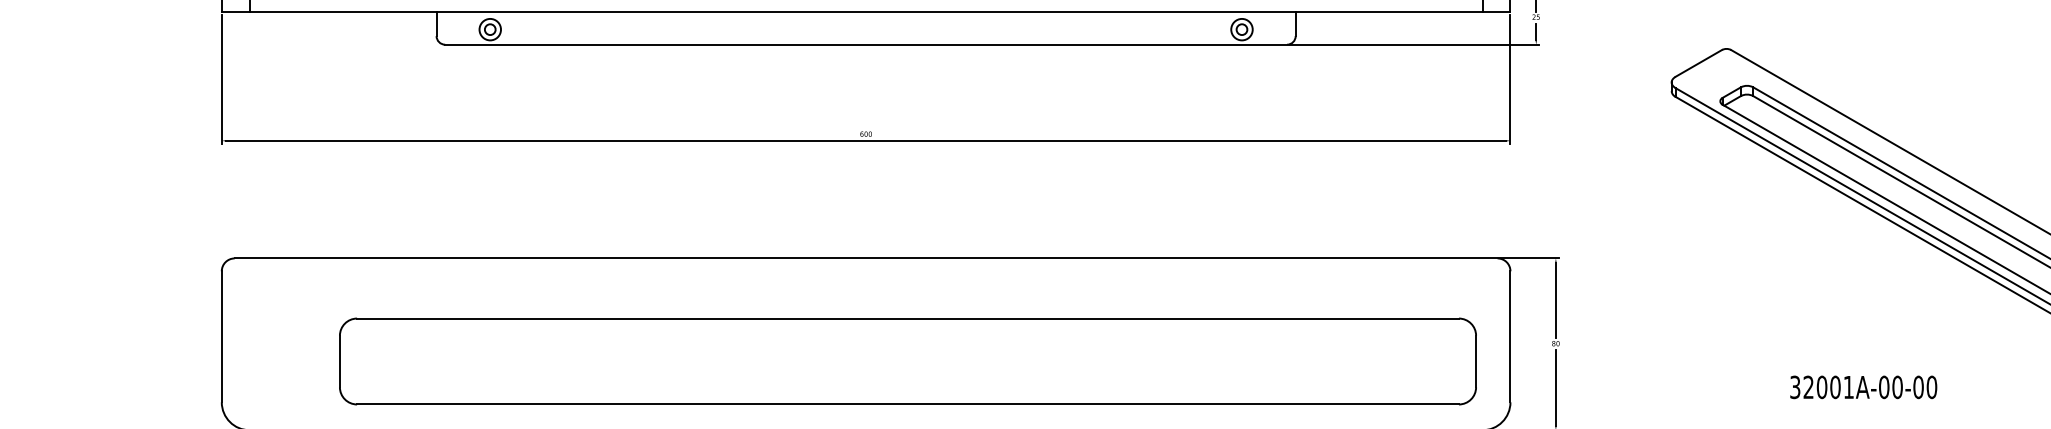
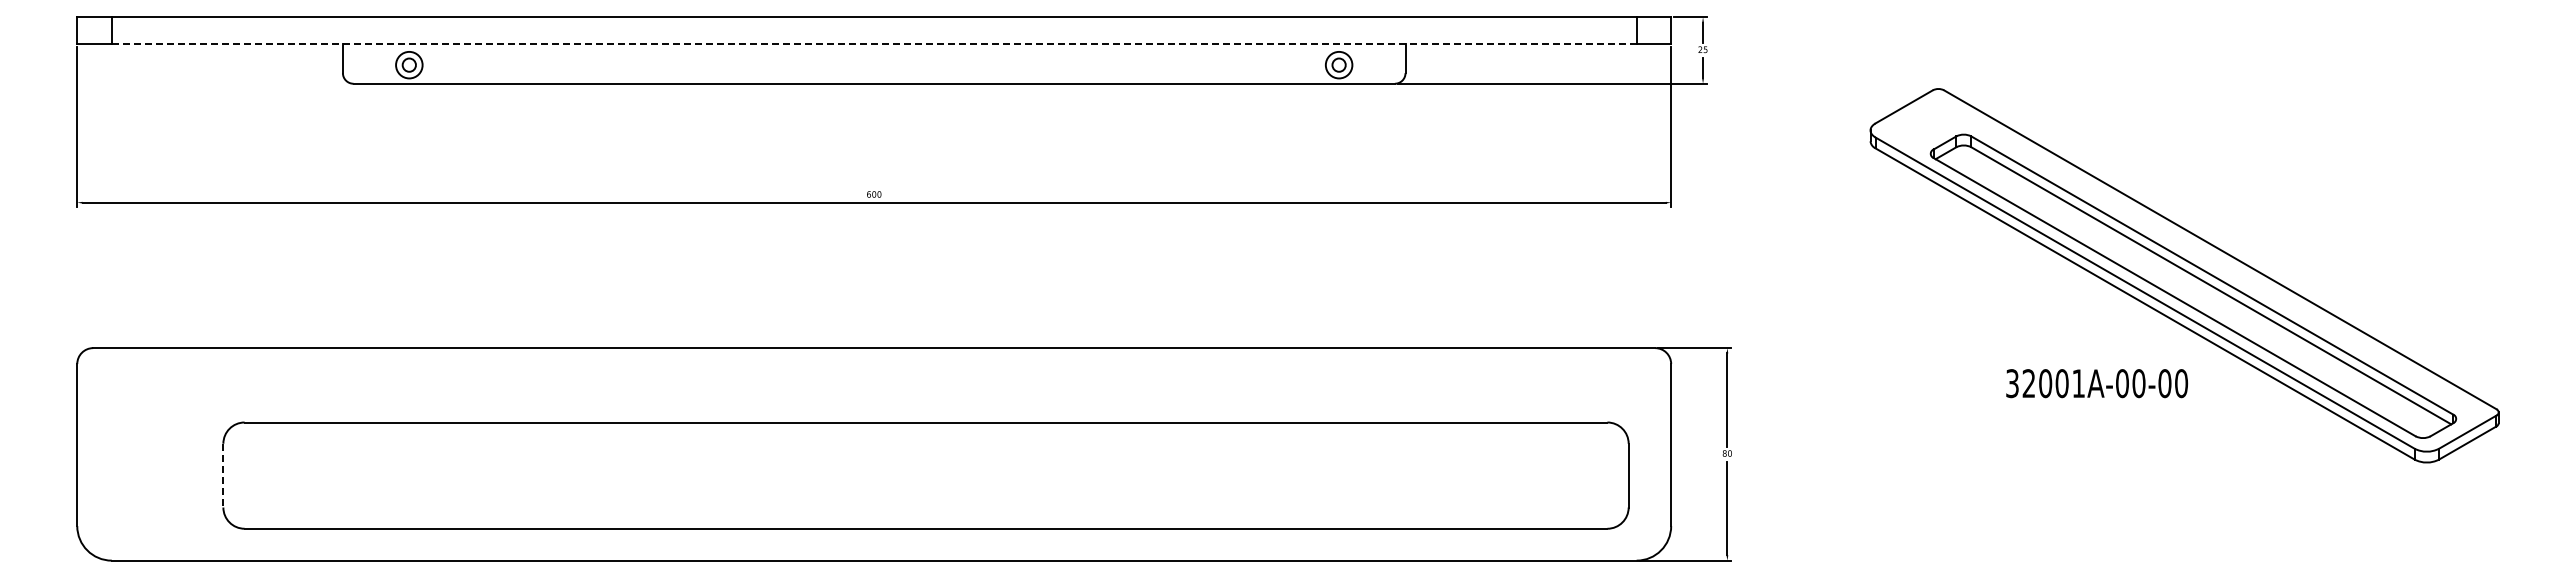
line: (866, 12) -> (874, 43), solid -> dashed
line: (340, 361) -> (223, 475), solid -> dashed
text: (1863, 387) -> (2096, 383), moved

